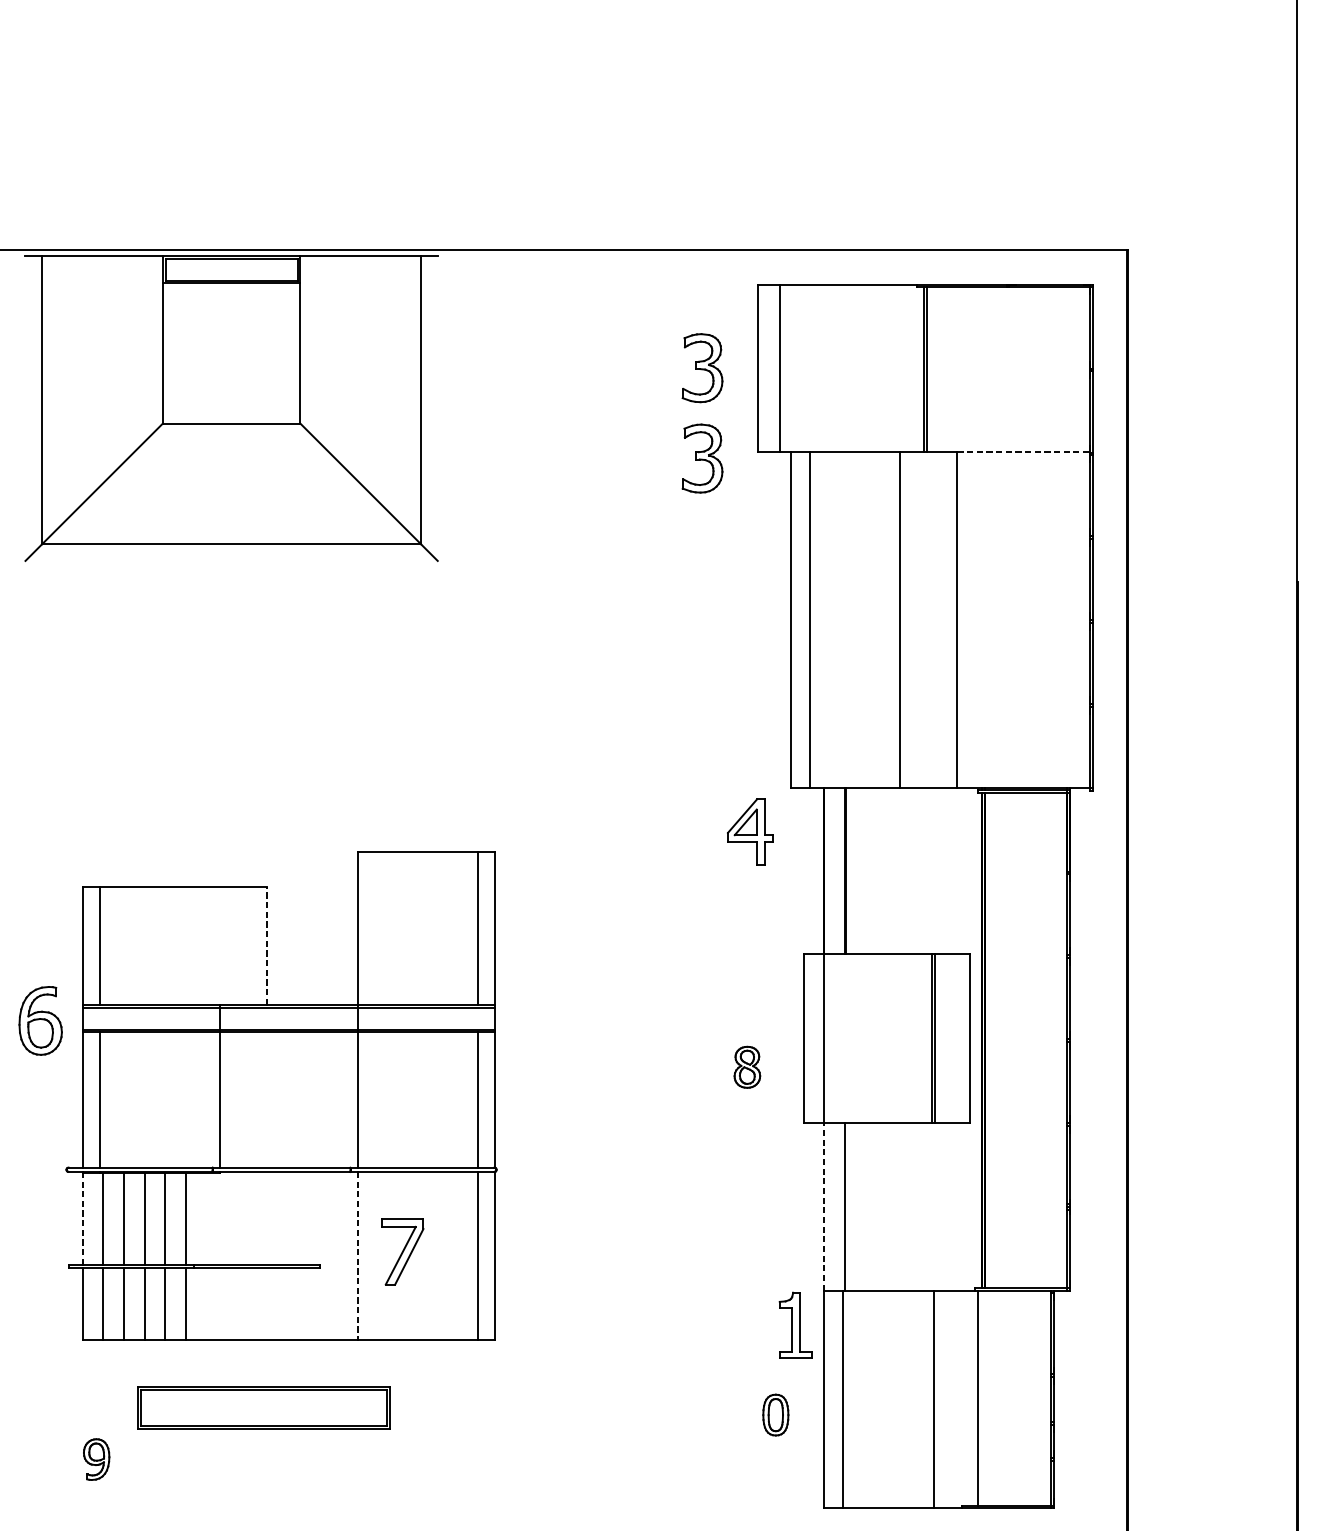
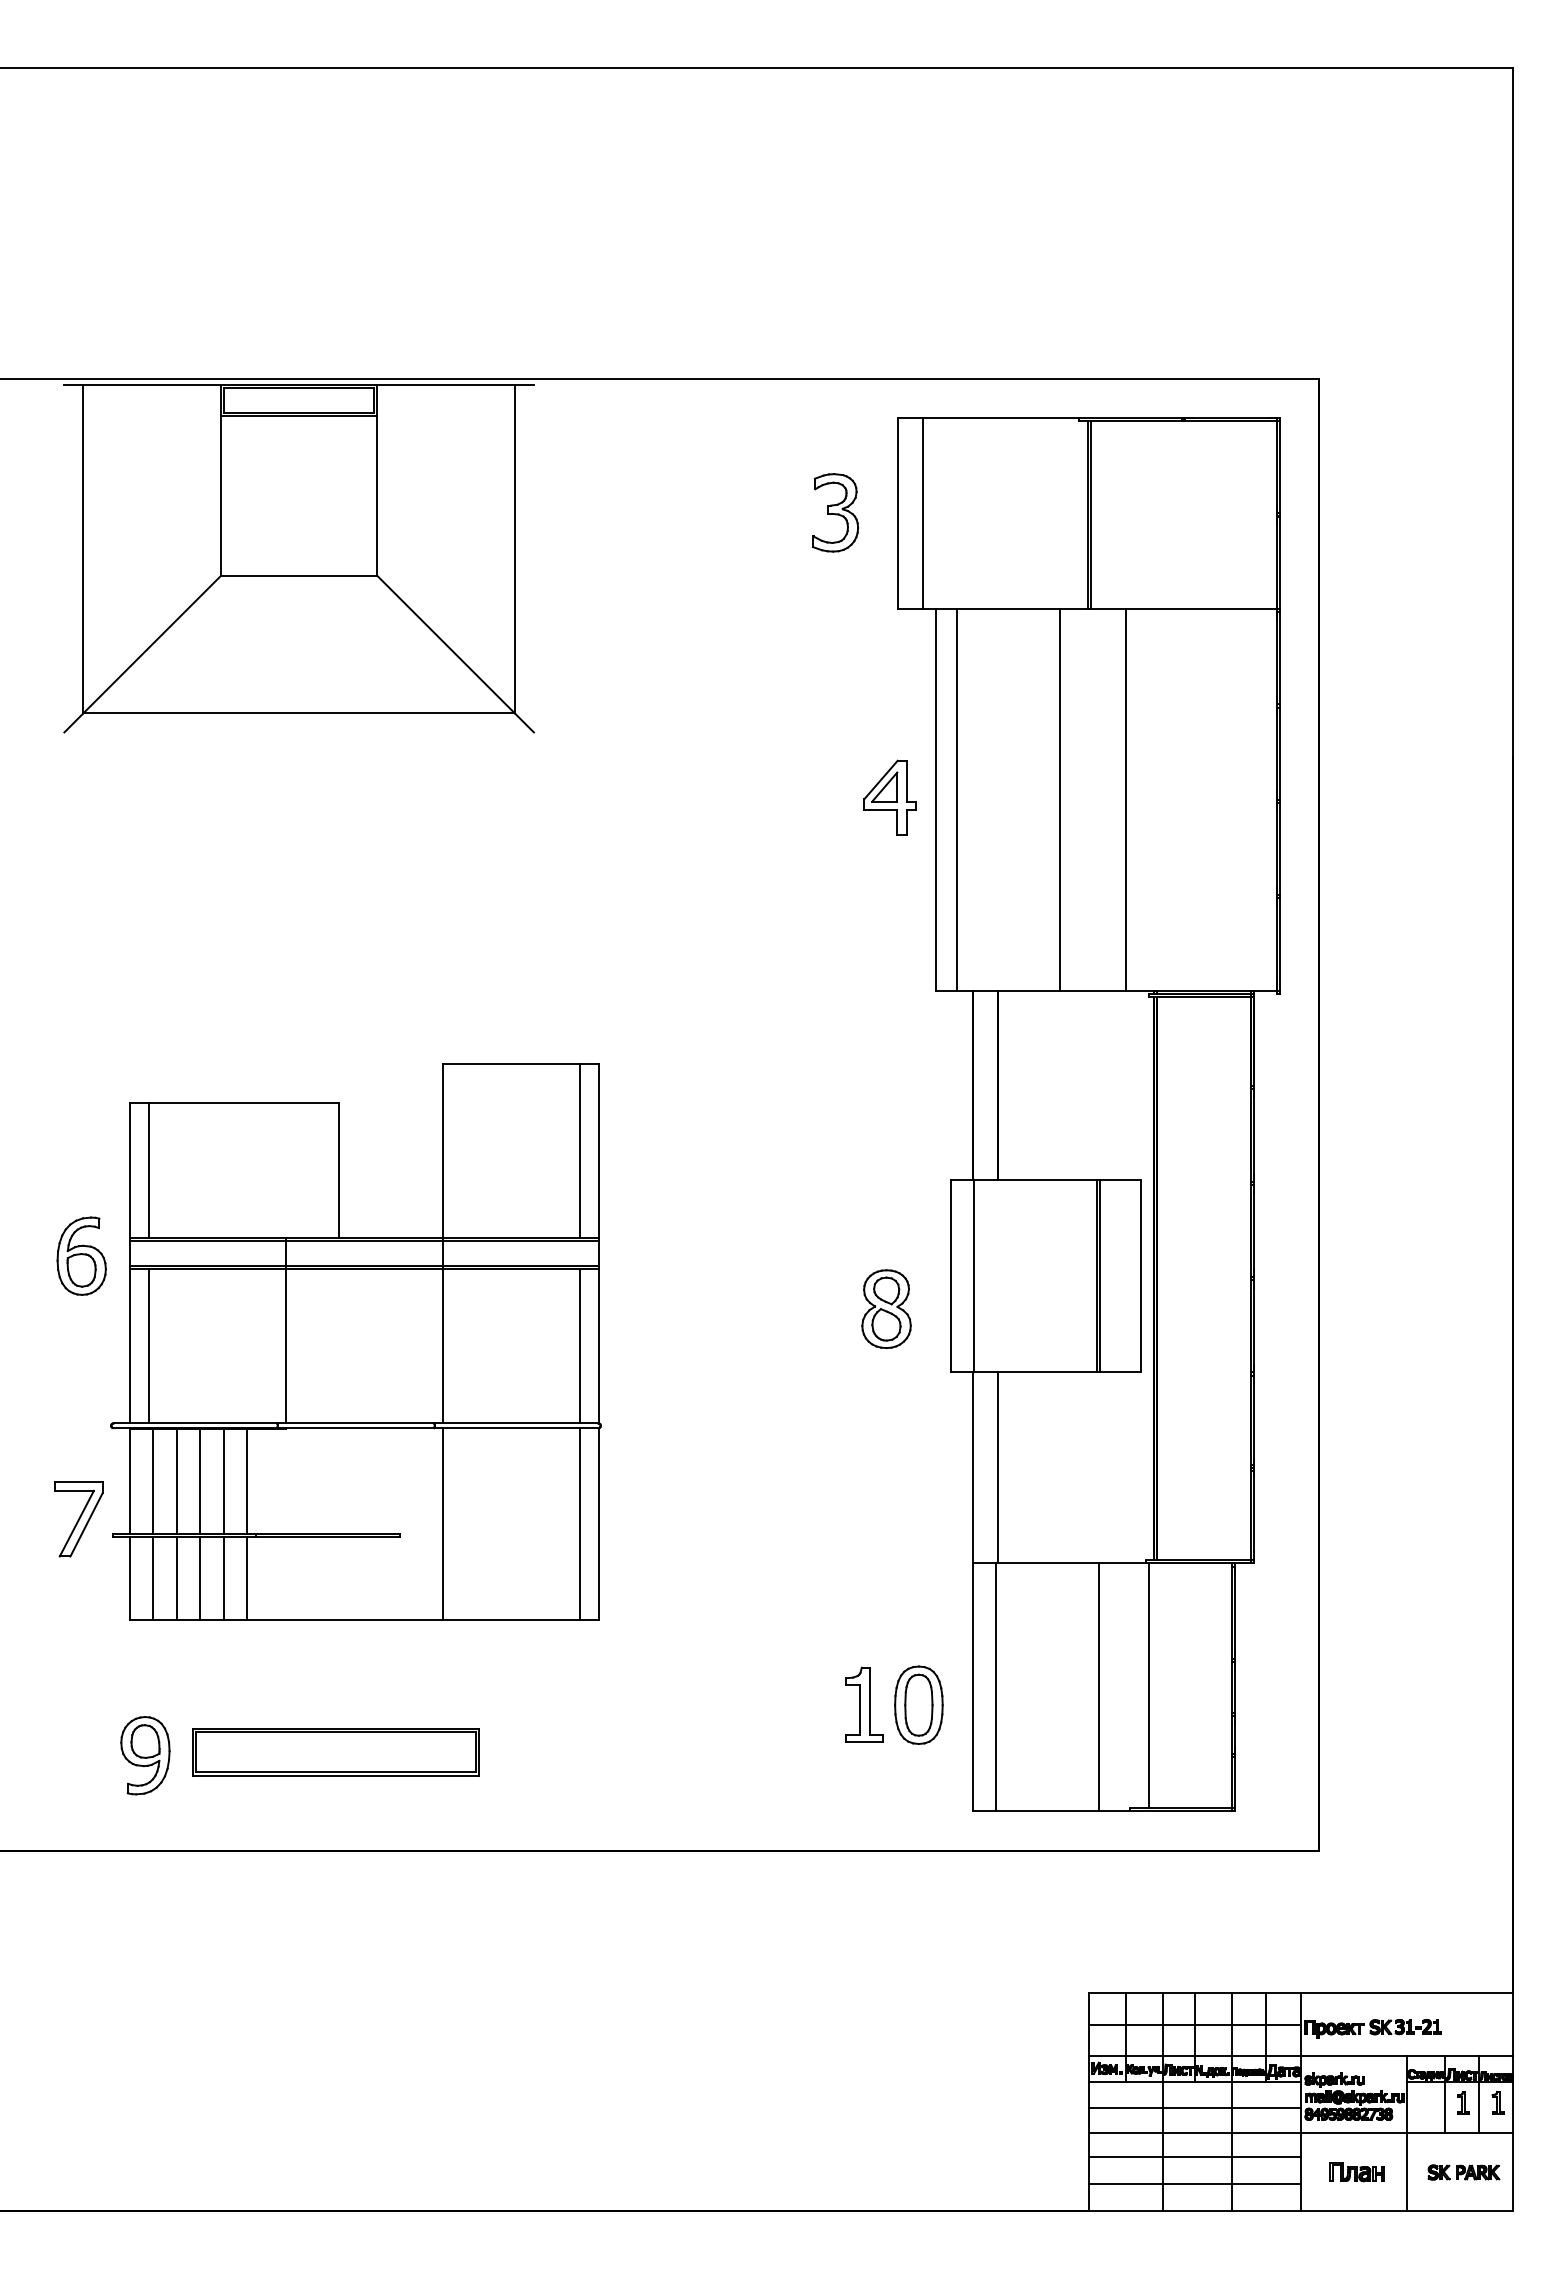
line: (1023, 452) -> (1201, 608), dashed -> solid
part: (702, 458) -> (835, 615), removed
part: (749, 831) -> (889, 797), moved
line: (267, 945) -> (339, 1170), dashed -> solid
part: (747, 1066) -> (886, 1308), size x1.67
line: (823, 1206) -> (973, 1467), dashed -> solid
line: (82, 1218) -> (129, 1481), dashed -> solid
part: (402, 1252) -> (78, 1519), moved
line: (357, 1255) -> (442, 1523), dashed -> solid
part: (795, 1324) -> (864, 1704), moved
part: (263, 1408) -> (335, 1752), moved
part: (775, 1414) -> (918, 1704), size x1.67
part: (96, 1459) -> (145, 1755), size x1.67

